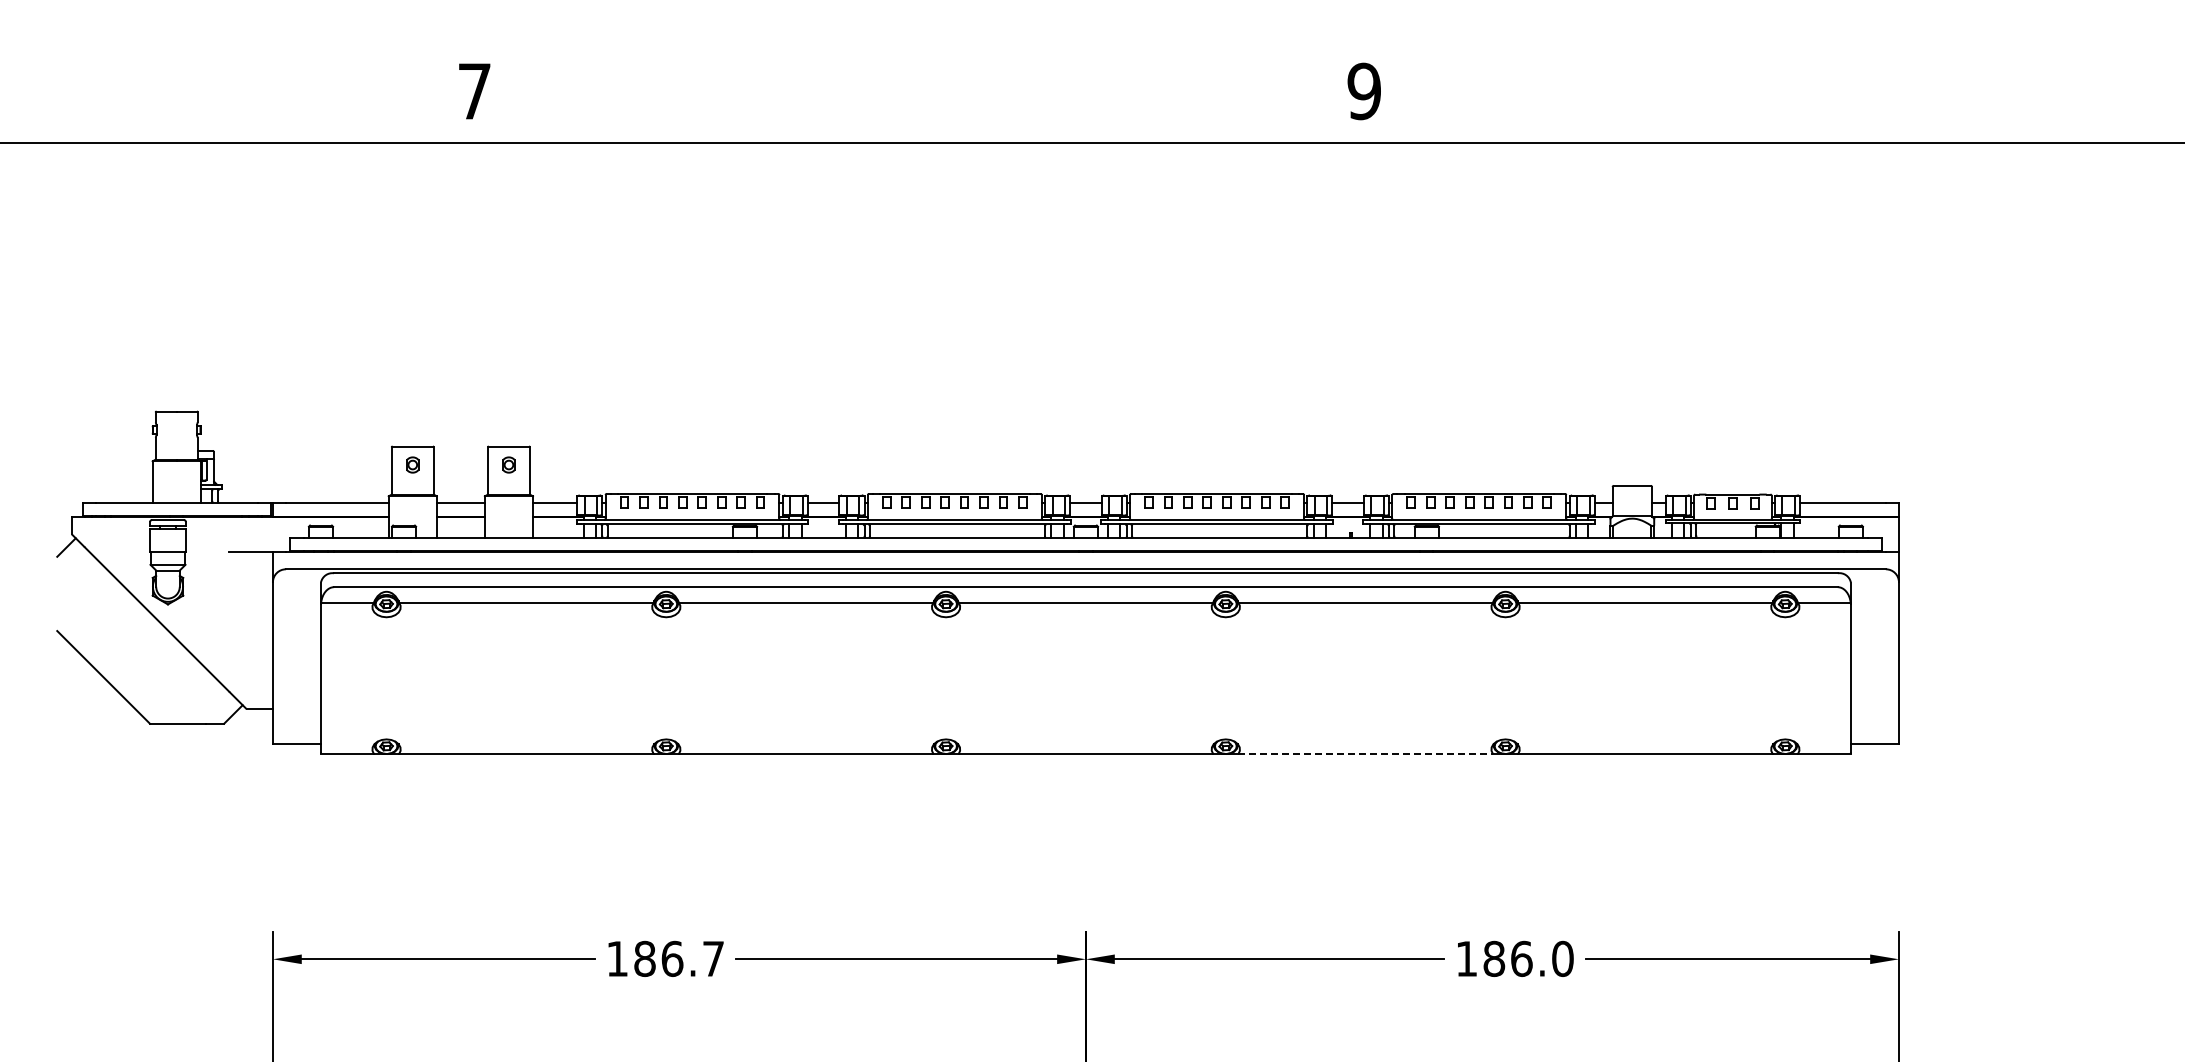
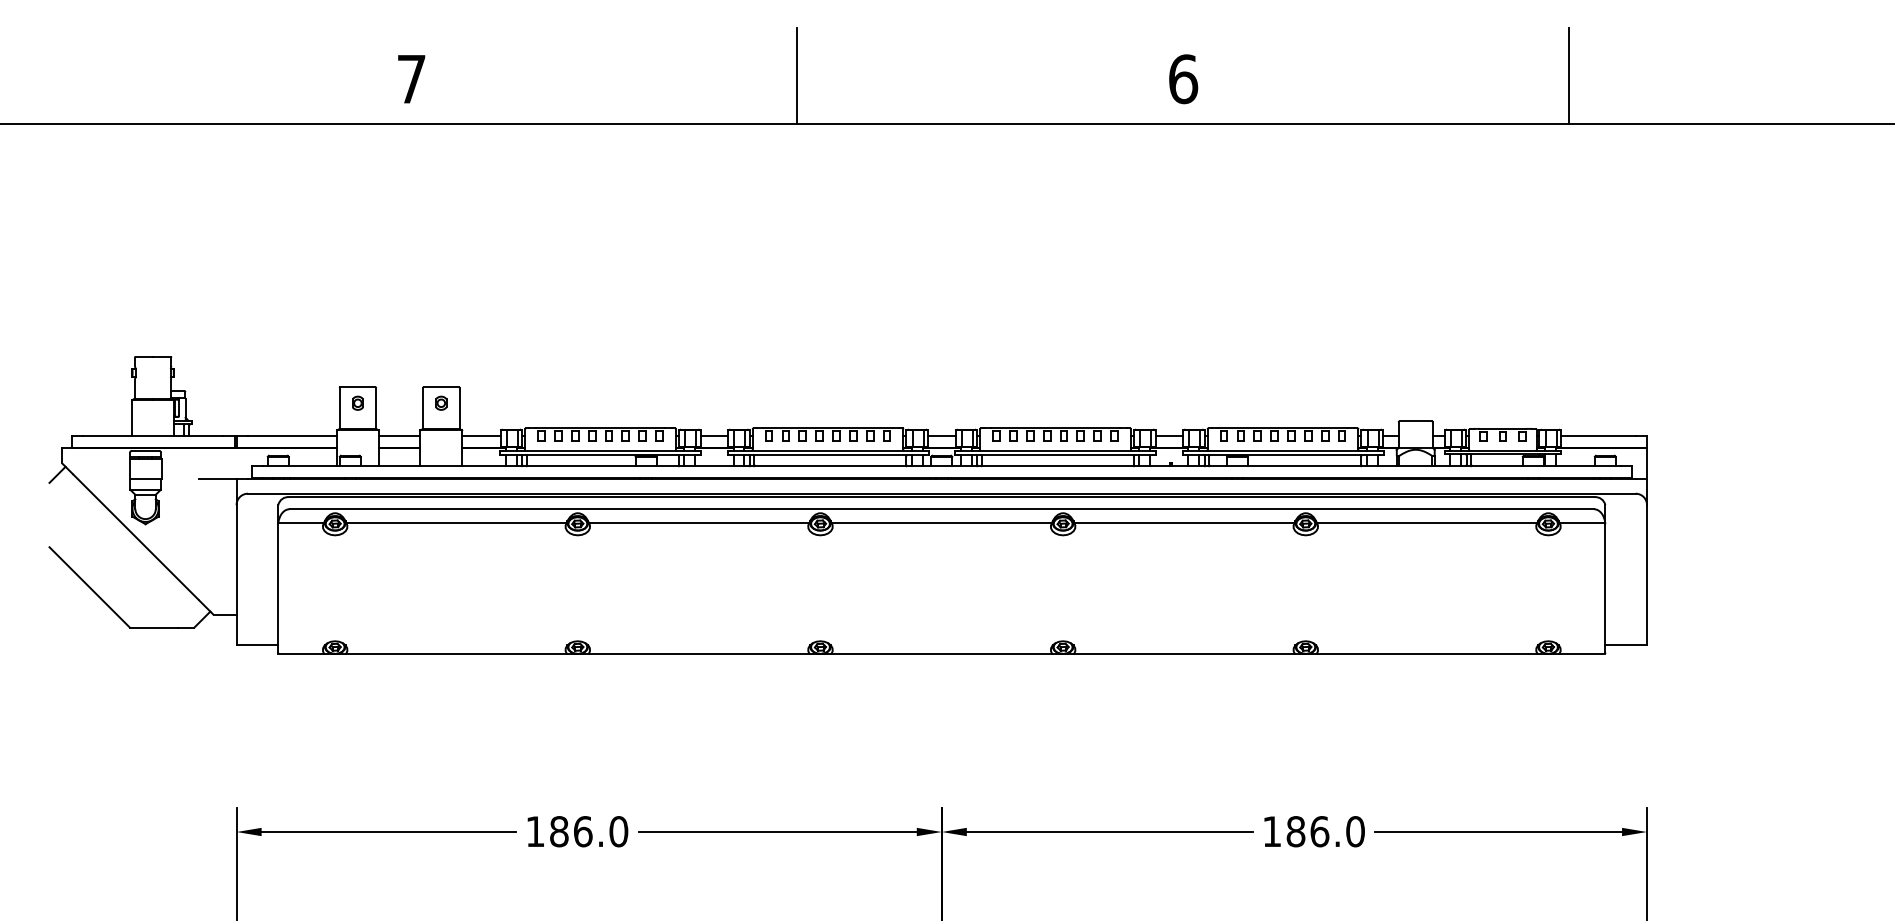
line: (919, 86) -> (797, 74), added
line: (1808, 86) -> (1568, 74), added
text: (1364, 91) -> (1183, 79), 9 -> 6
line: (1366, 754) -> (1185, 654), dashed -> solid
text: (713, 958) -> (618, 831), 186.7 -> 186.0

